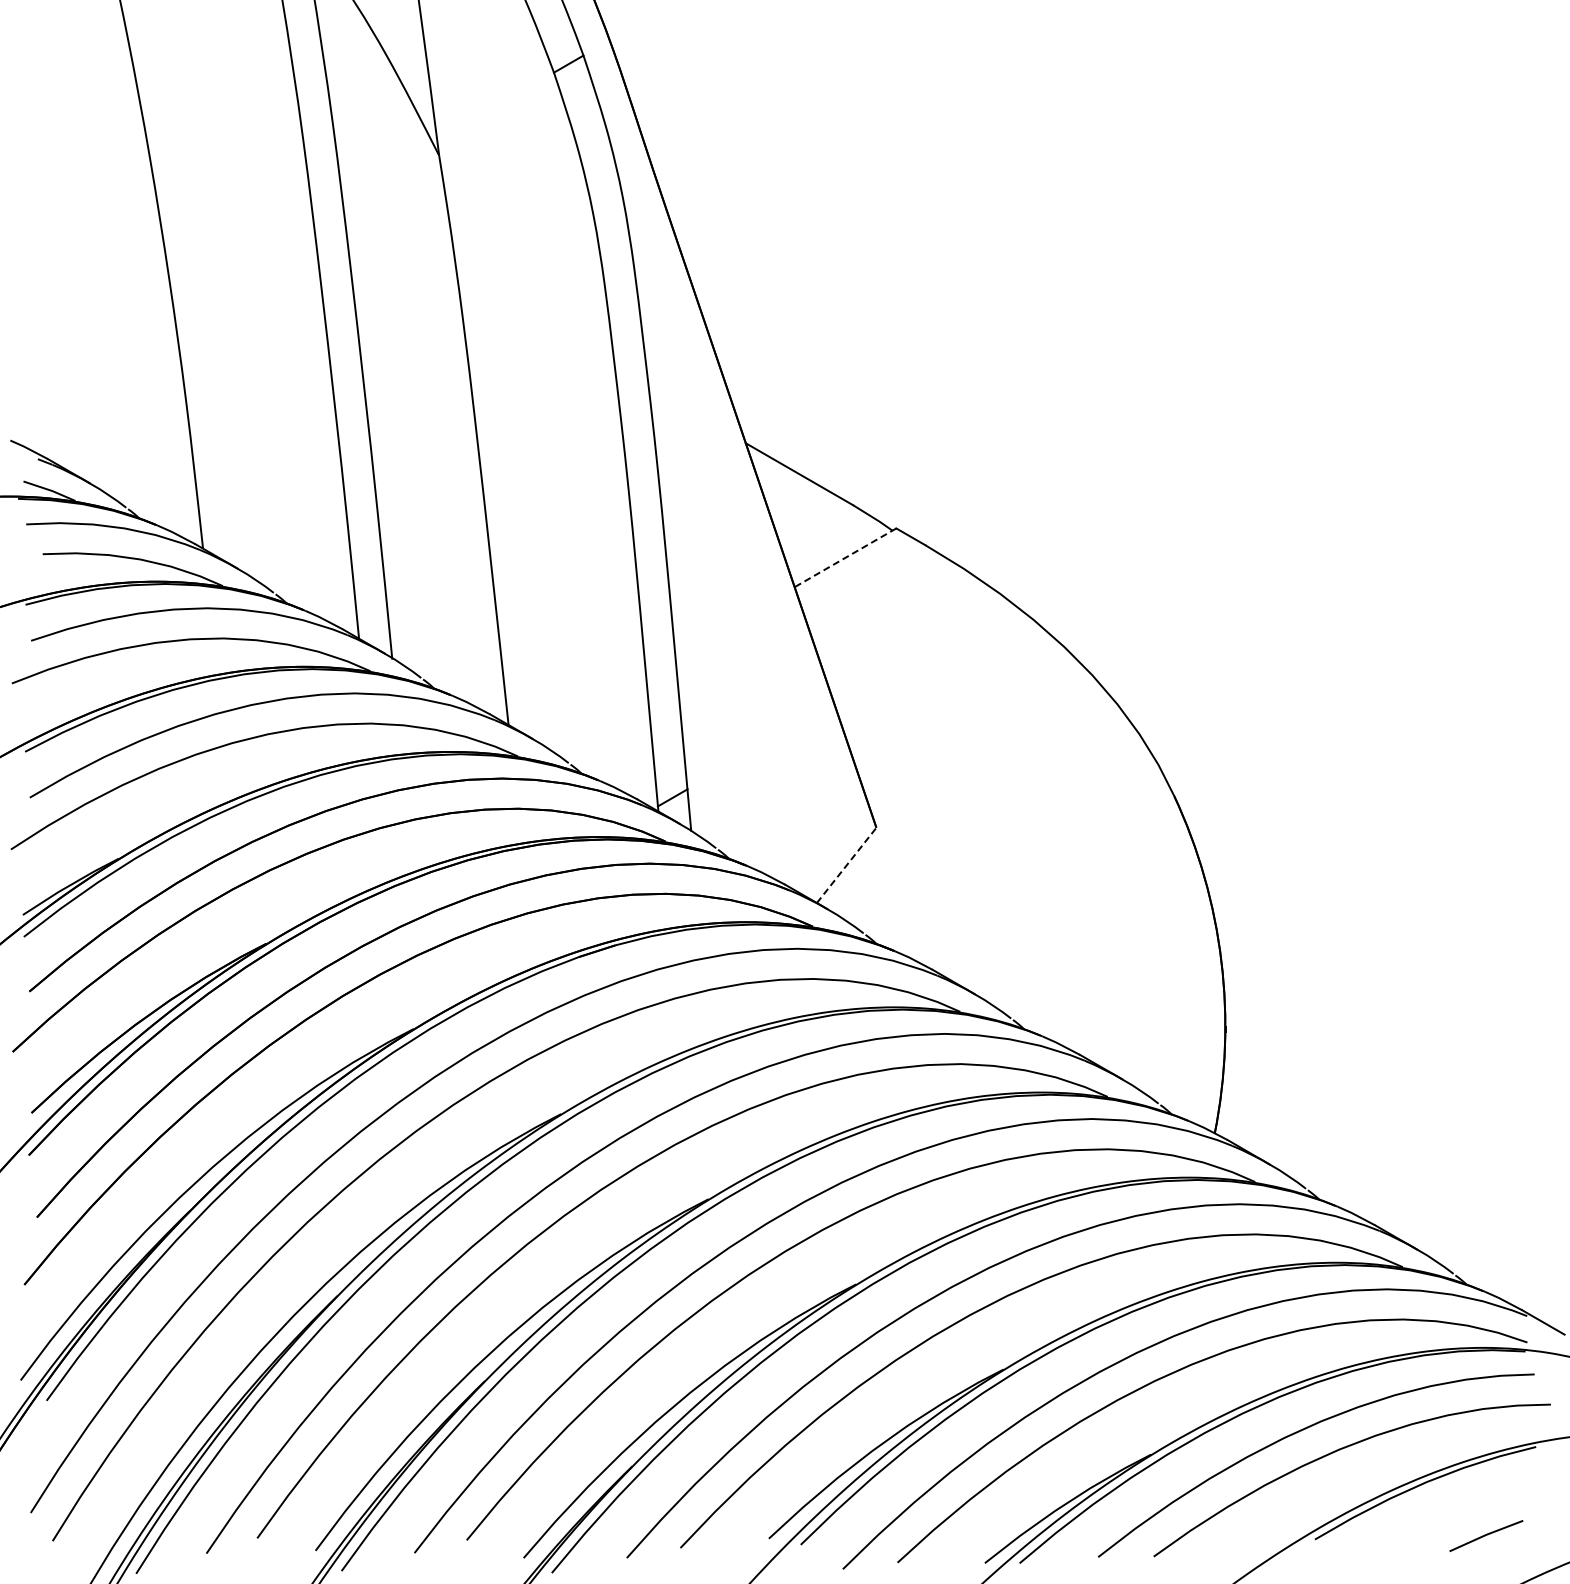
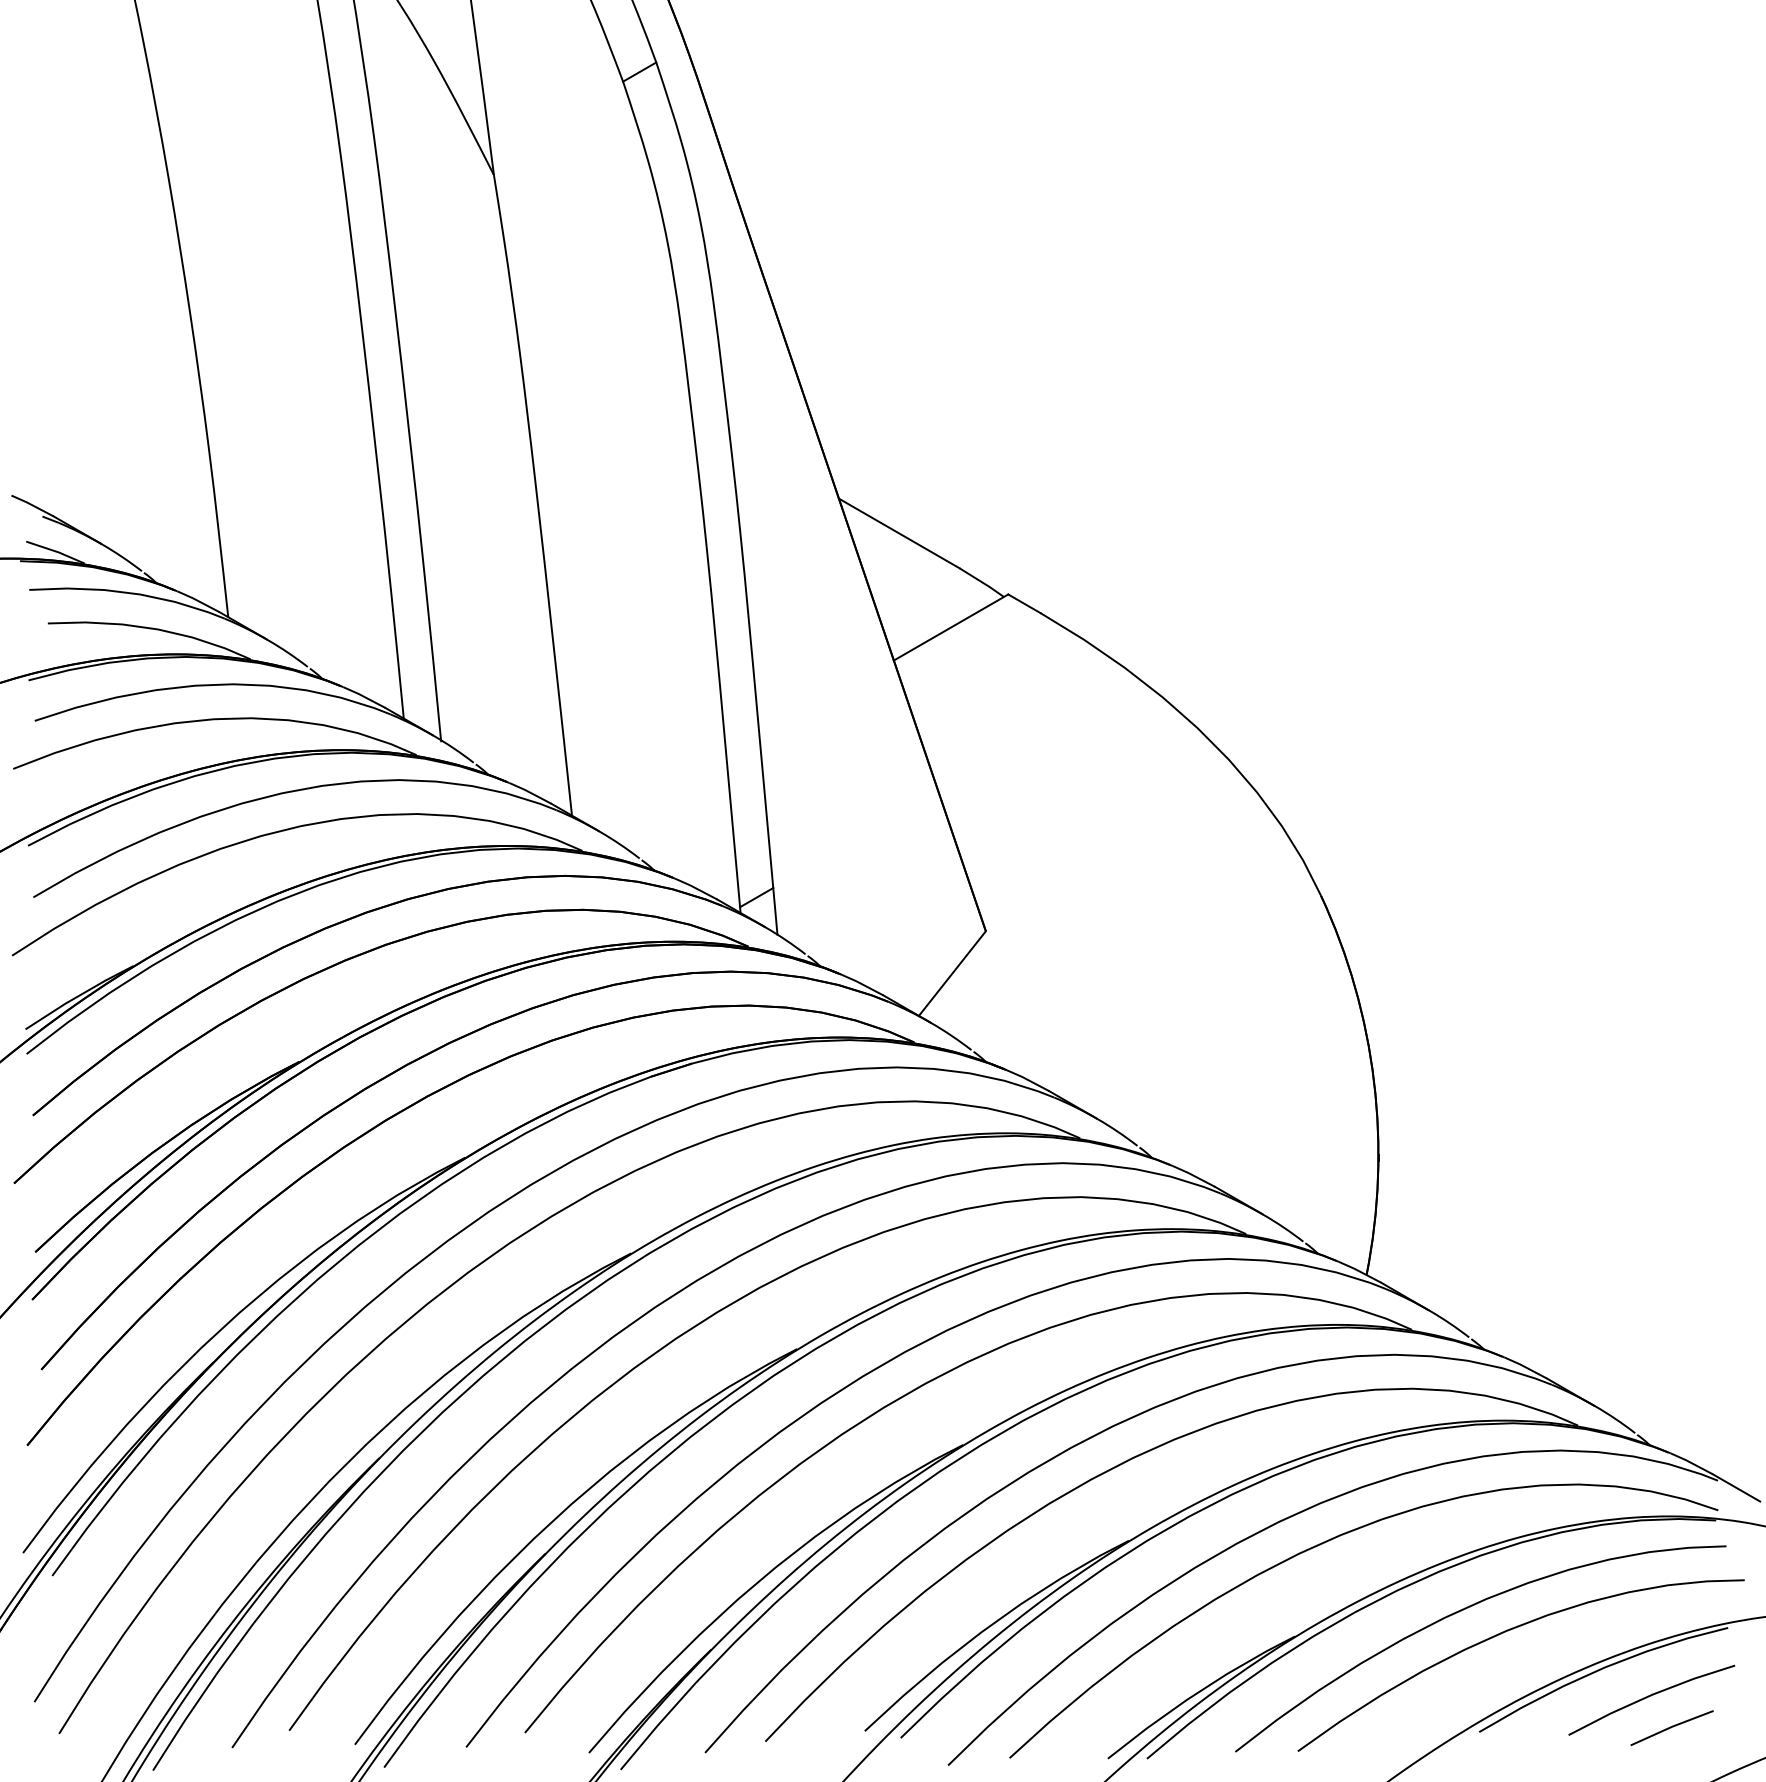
line: (845, 557) -> (951, 627), dashed -> solid
line: (846, 865) -> (952, 973), dashed -> solid
line: (1466, 1508) -> (1649, 1697), added

